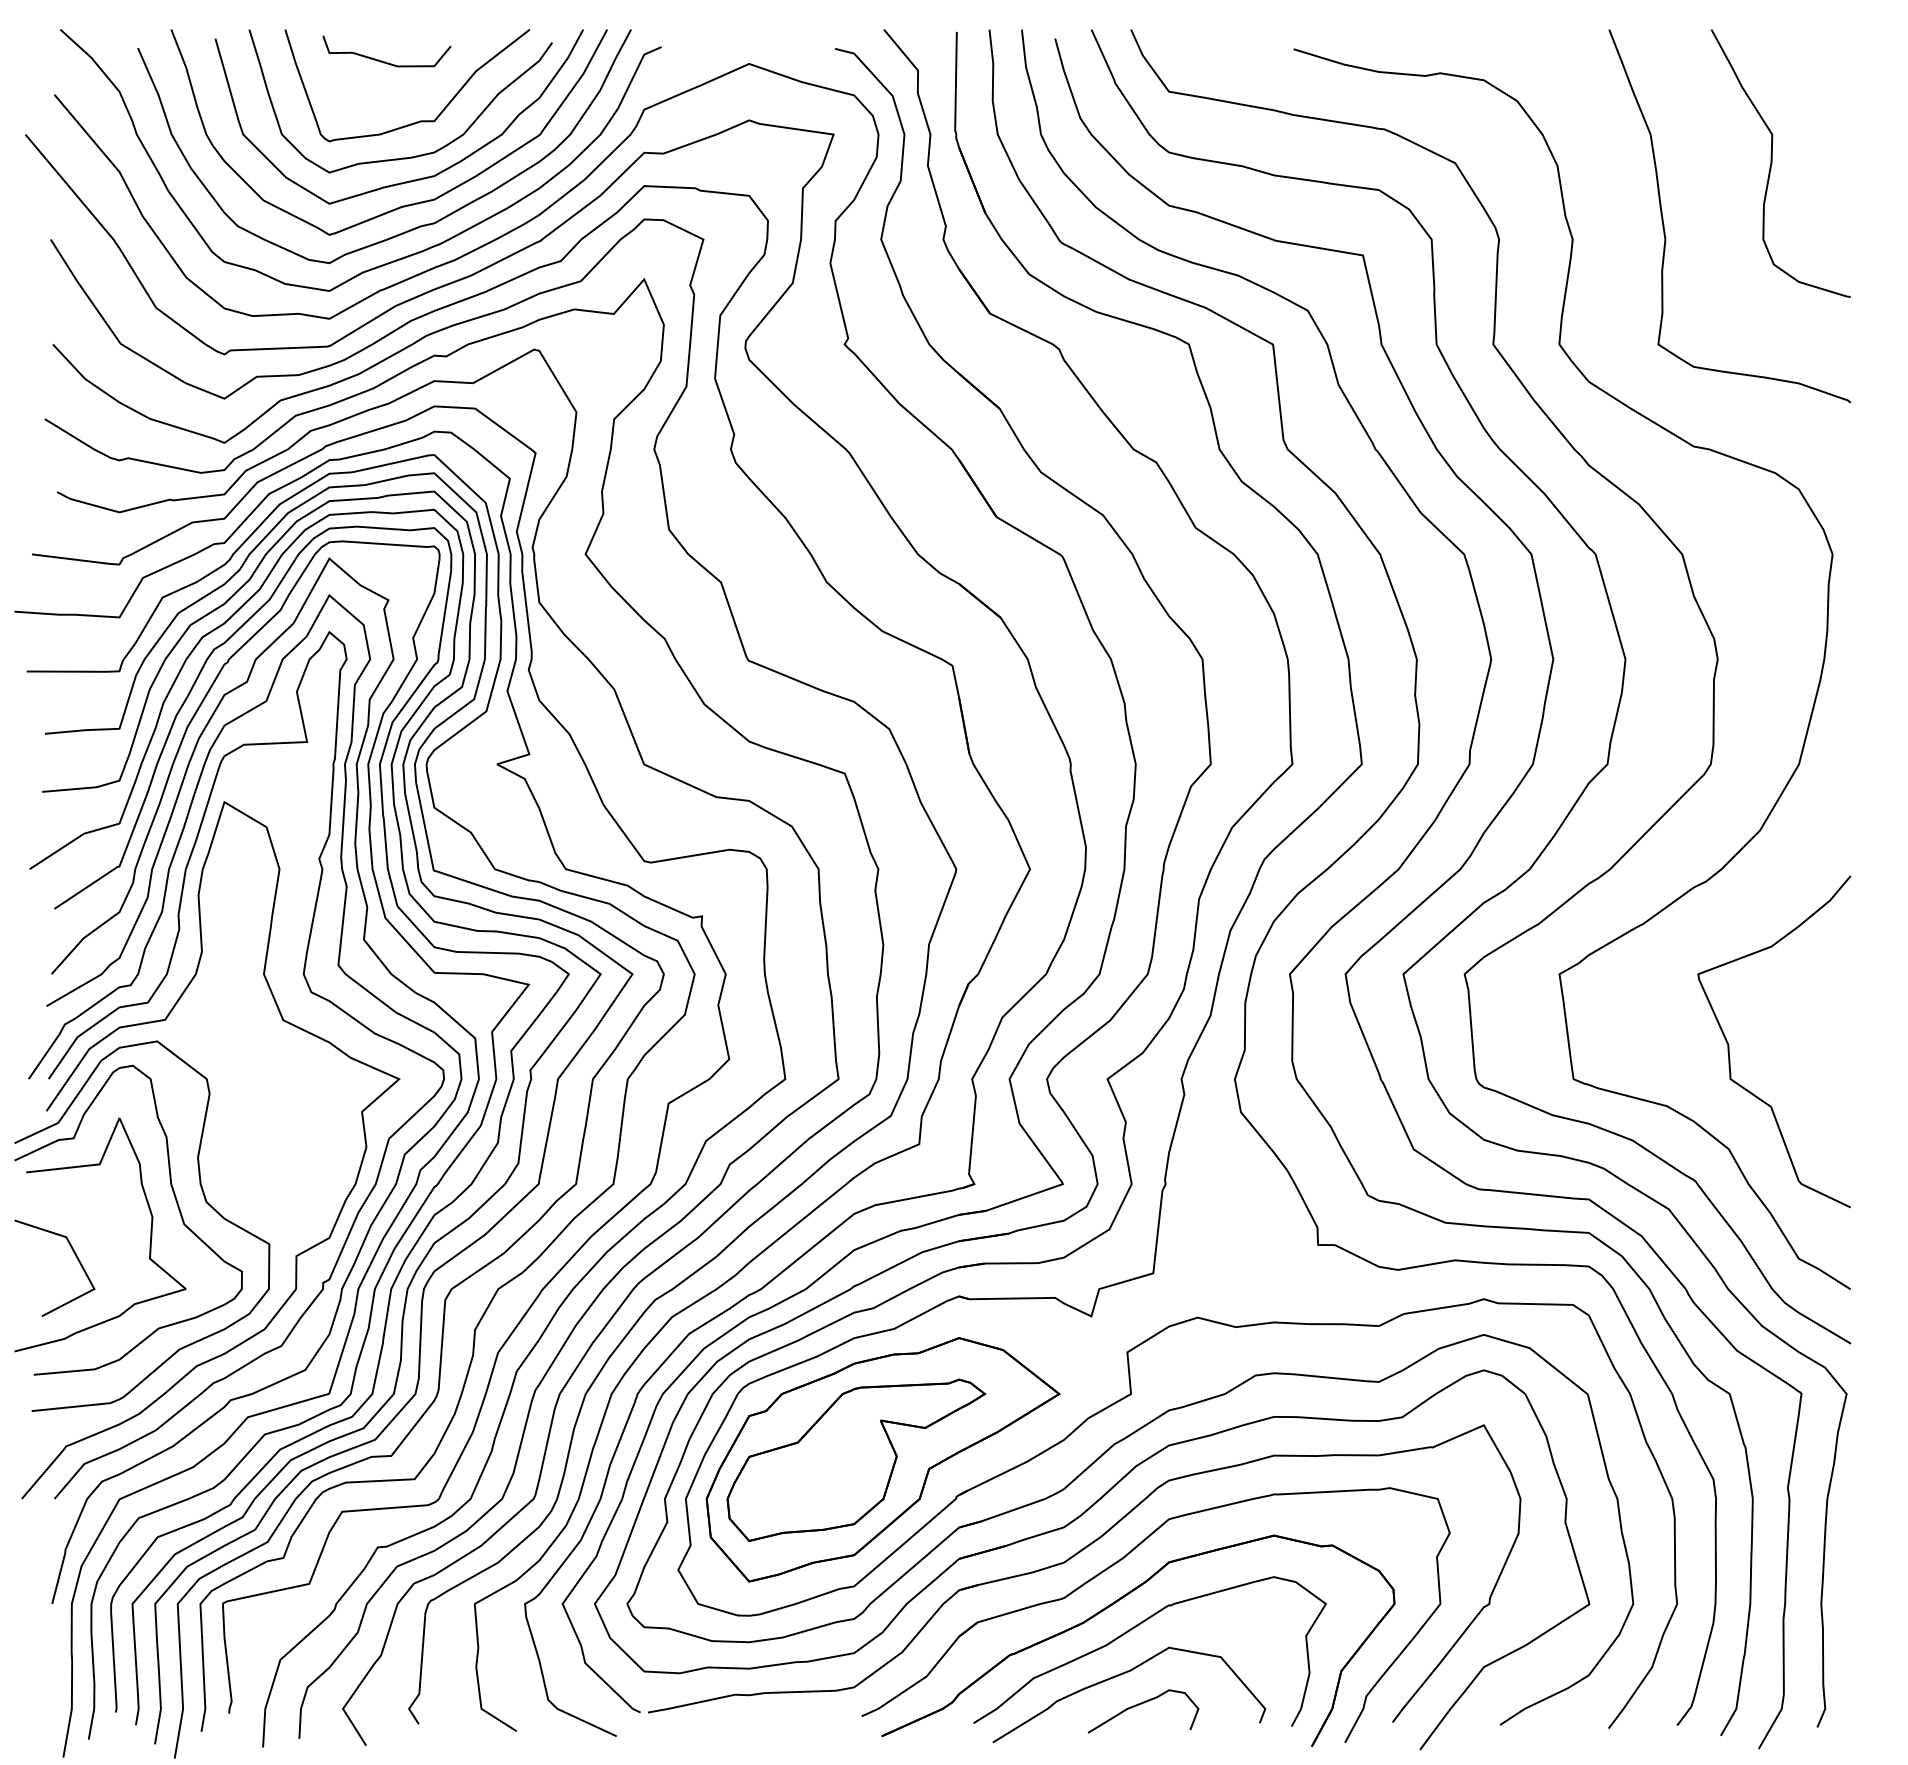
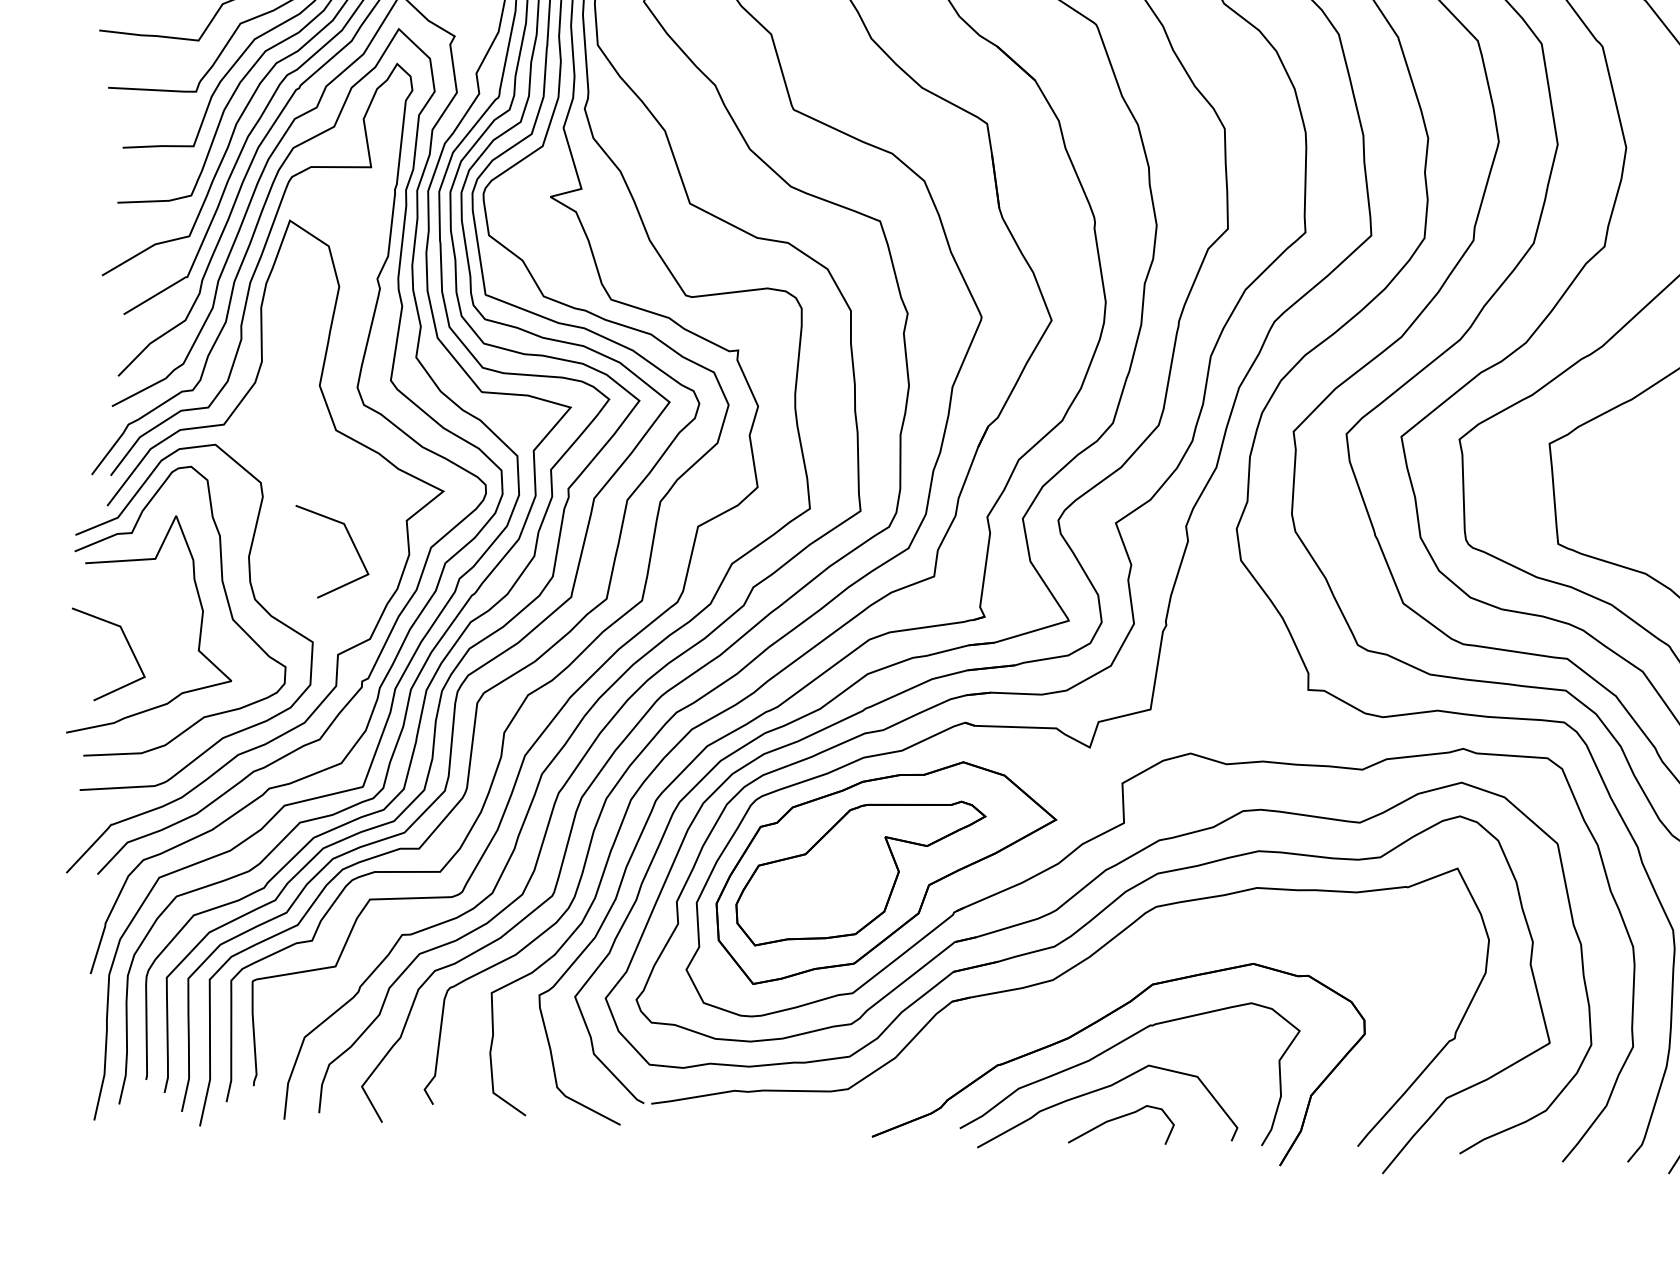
line: (305, 1137) -> (351, 542), added
part: (1121, 1560) -> (1107, 980), removed

